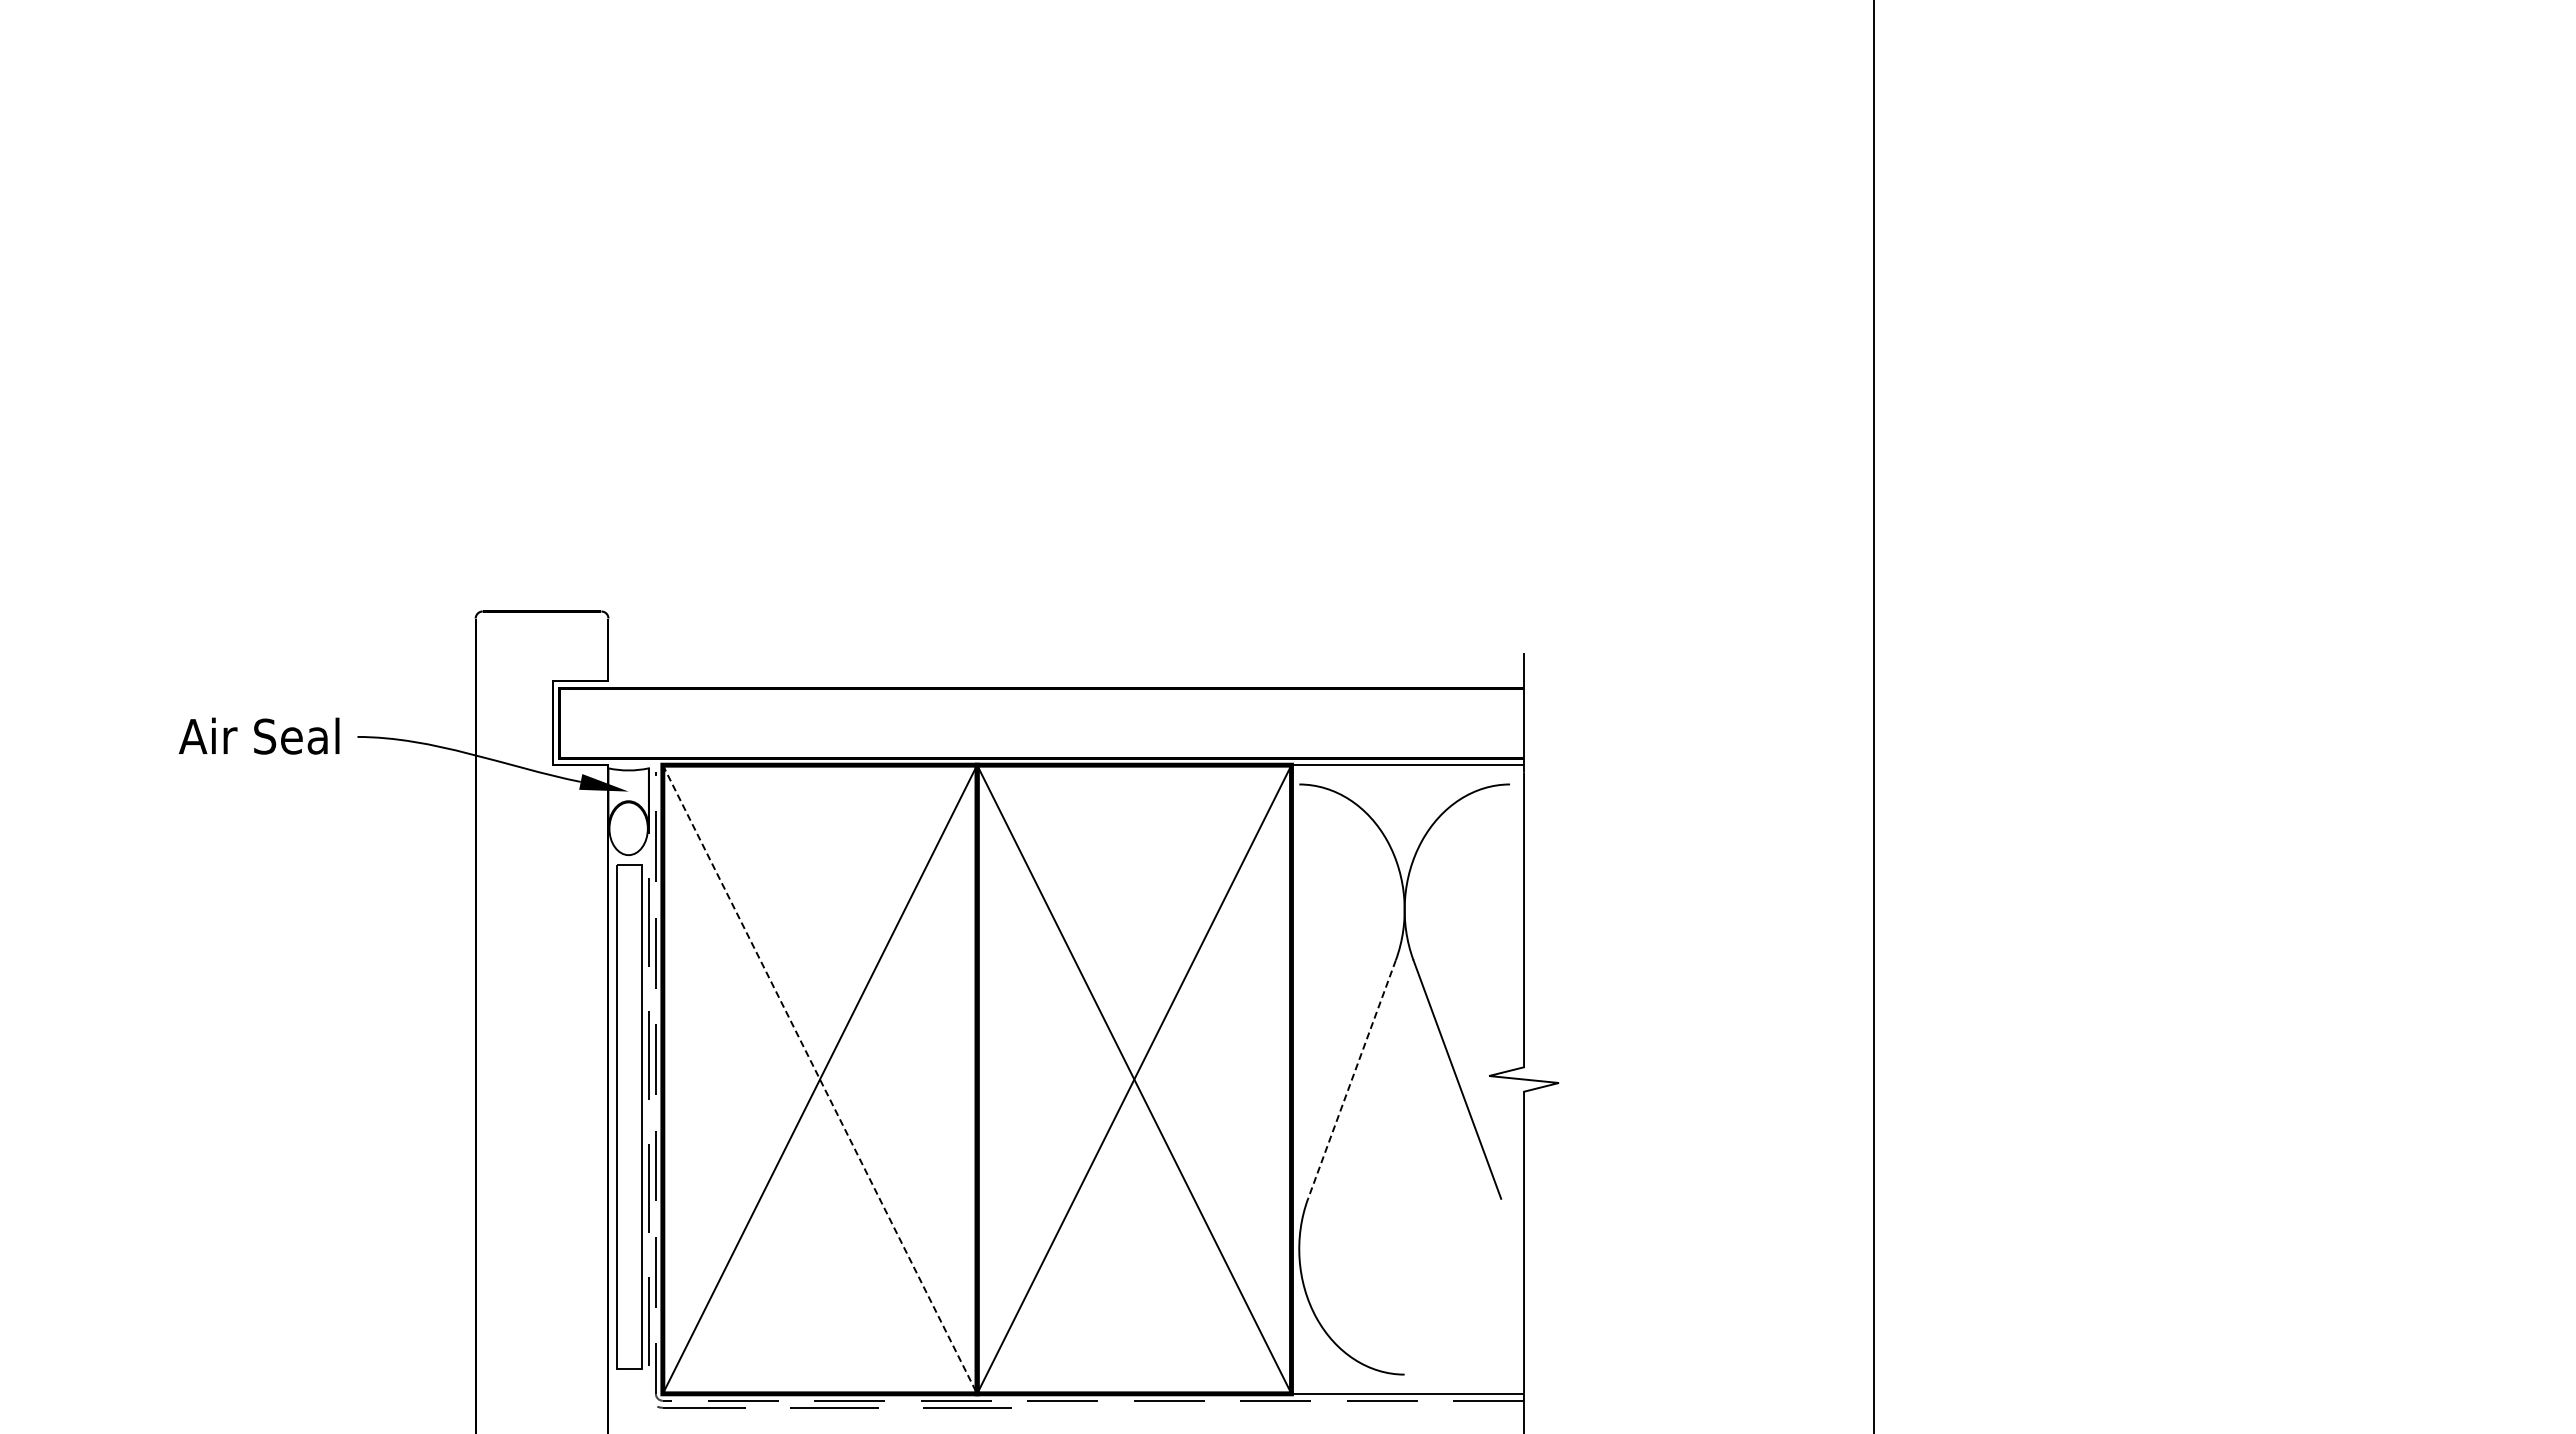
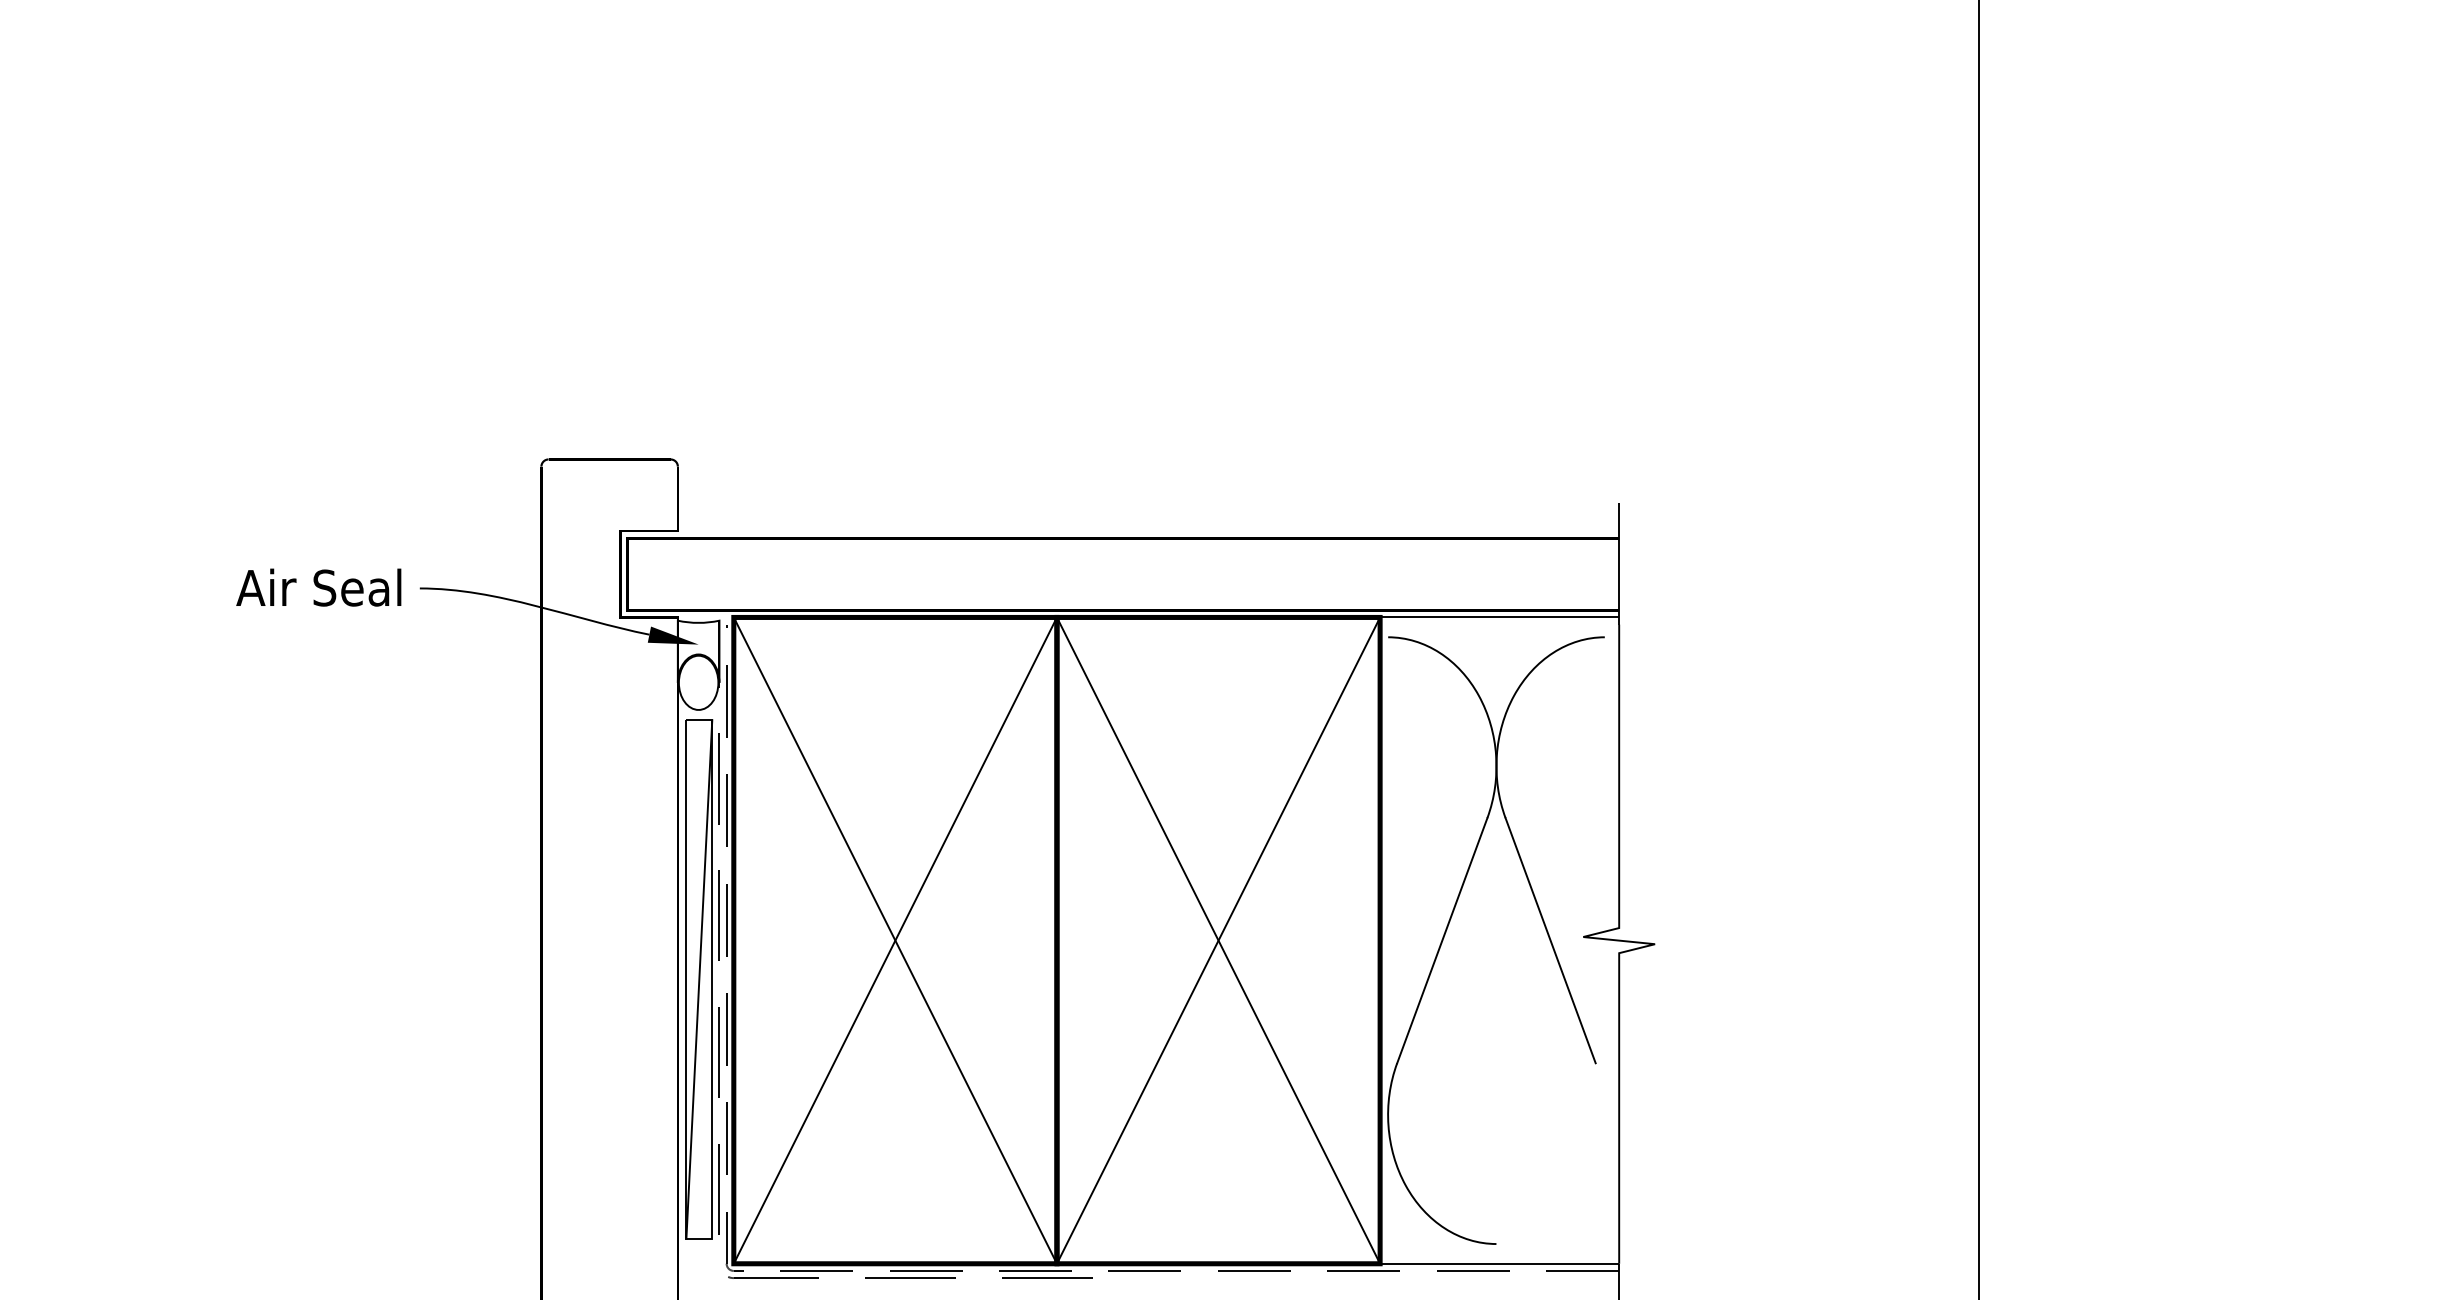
line: (820, 1079) -> (895, 940), dashed -> solid
line: (1351, 1080) -> (1441, 941), dashed -> solid
line: (628, 1117) -> (698, 979), added

